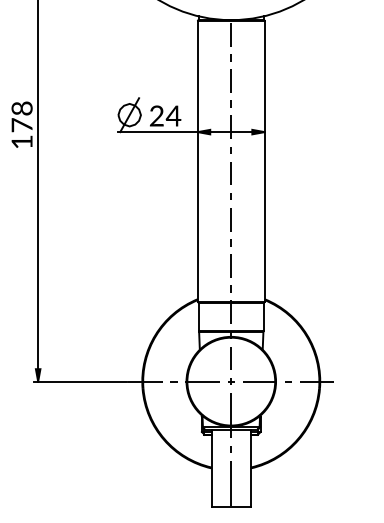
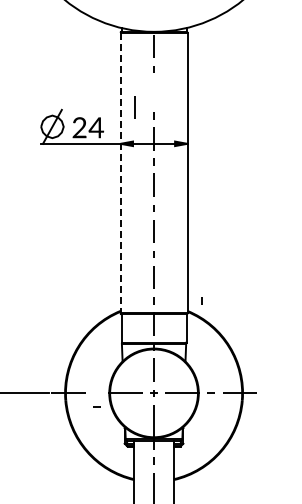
line: (230, 80) -> (134, 107), moved
line: (197, 161) -> (120, 173), solid -> dashed
curve: (278, 288) -> (201, 300), added
curve: (173, 381) -> (96, 407), moved

